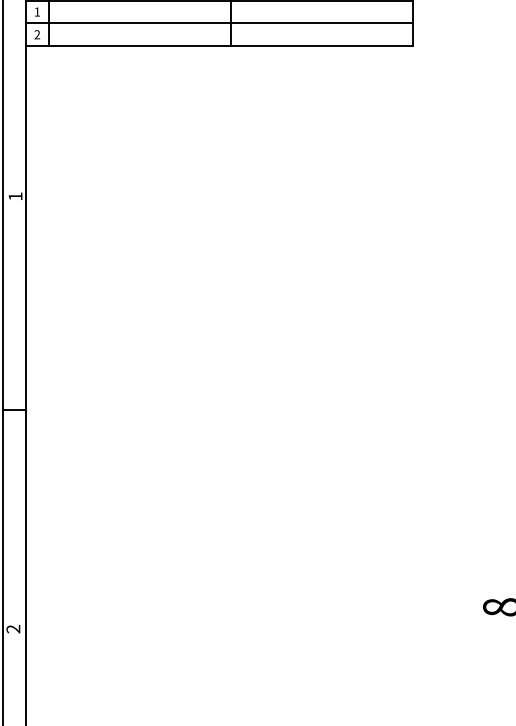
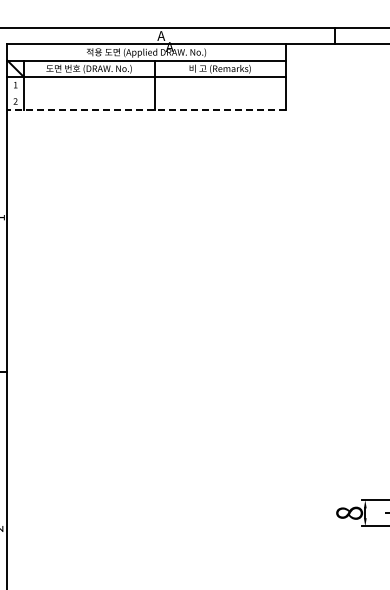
line: (219, 23) -> (146, 93), removed
line: (219, 45) -> (146, 109), solid -> dashed

